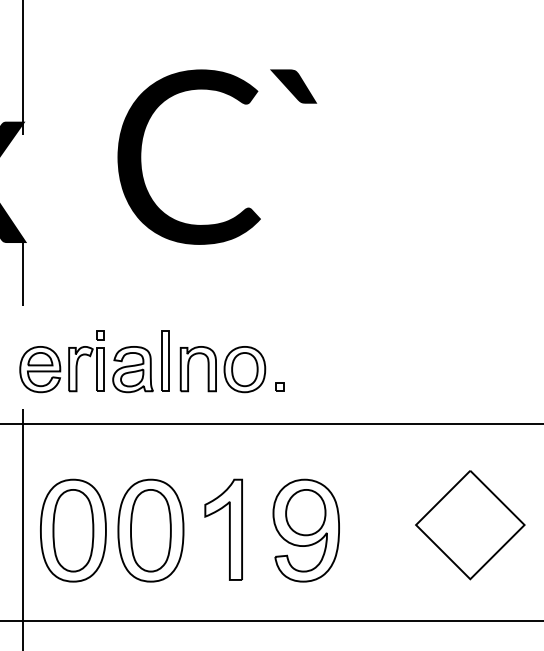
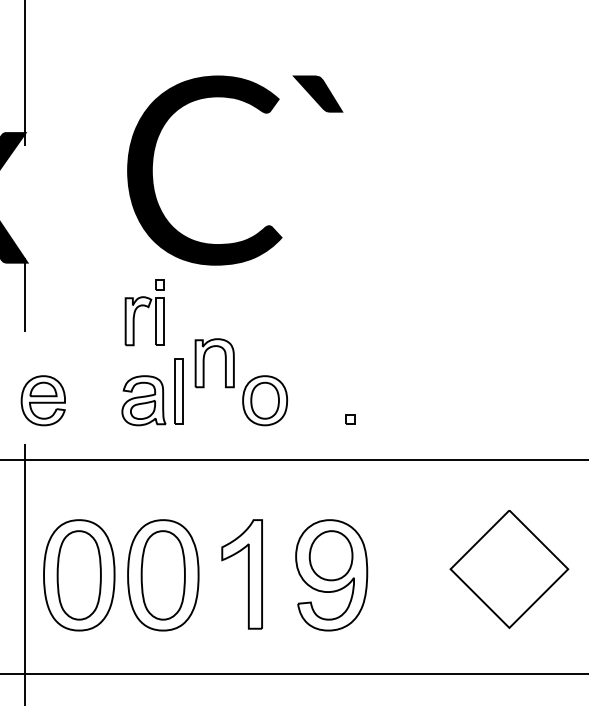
part: (86, 361) -> (144, 312), moved
part: (188, 369) -> (204, 363), moved
part: (280, 386) -> (350, 419), moved

